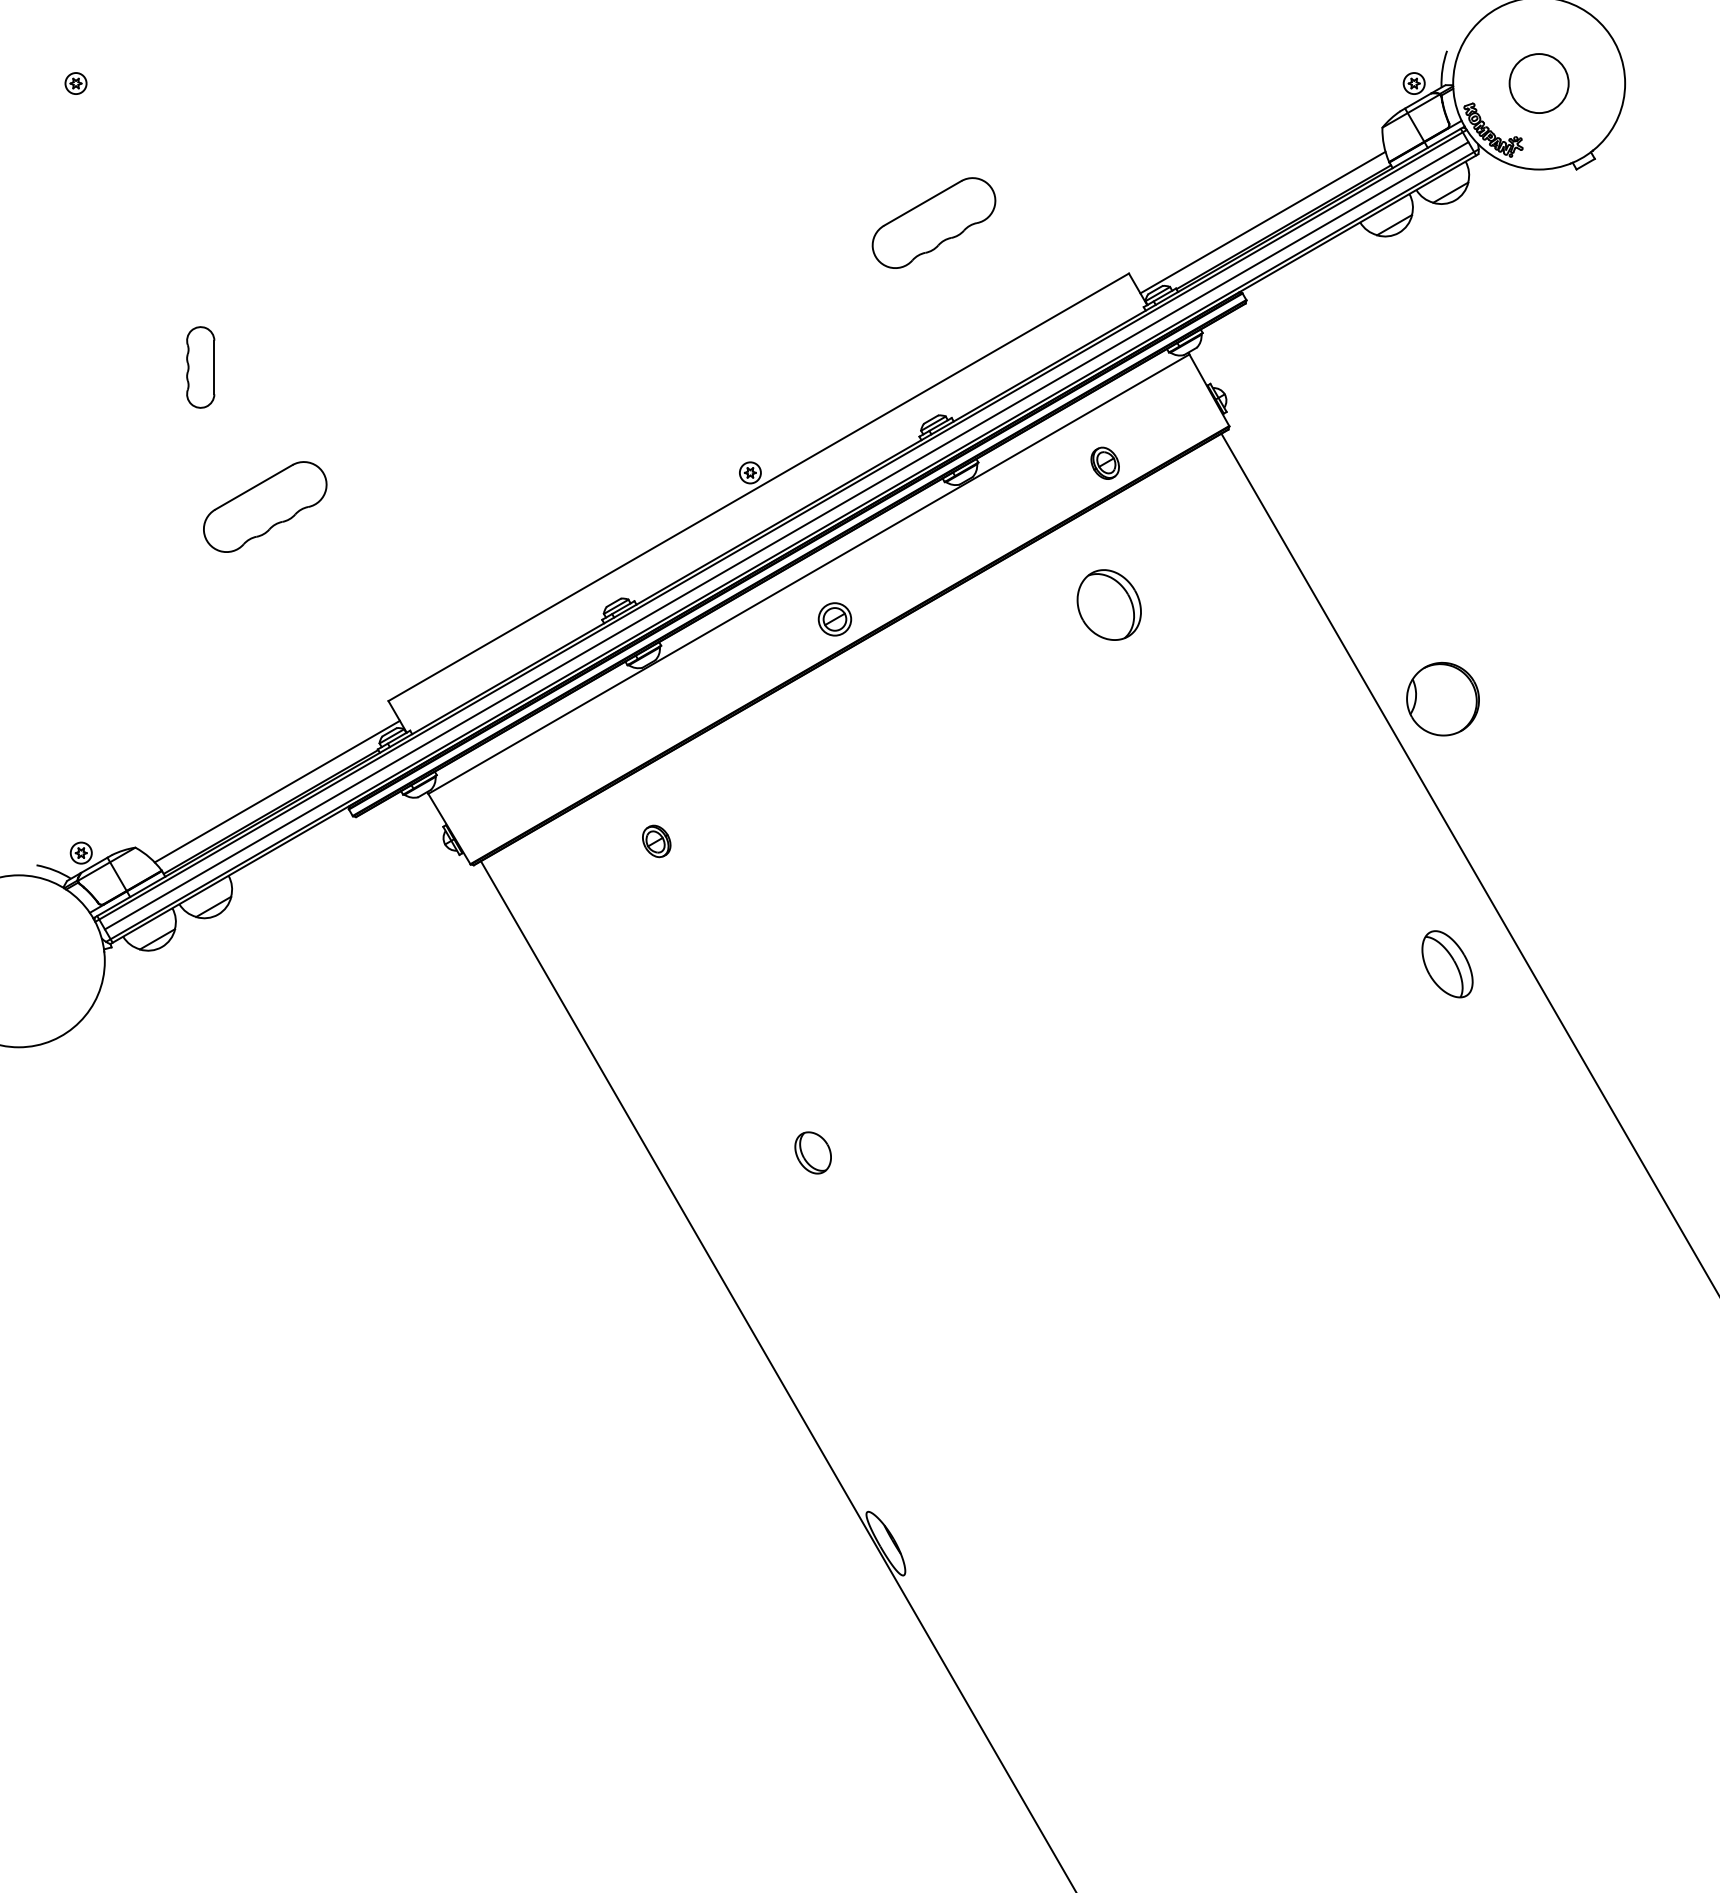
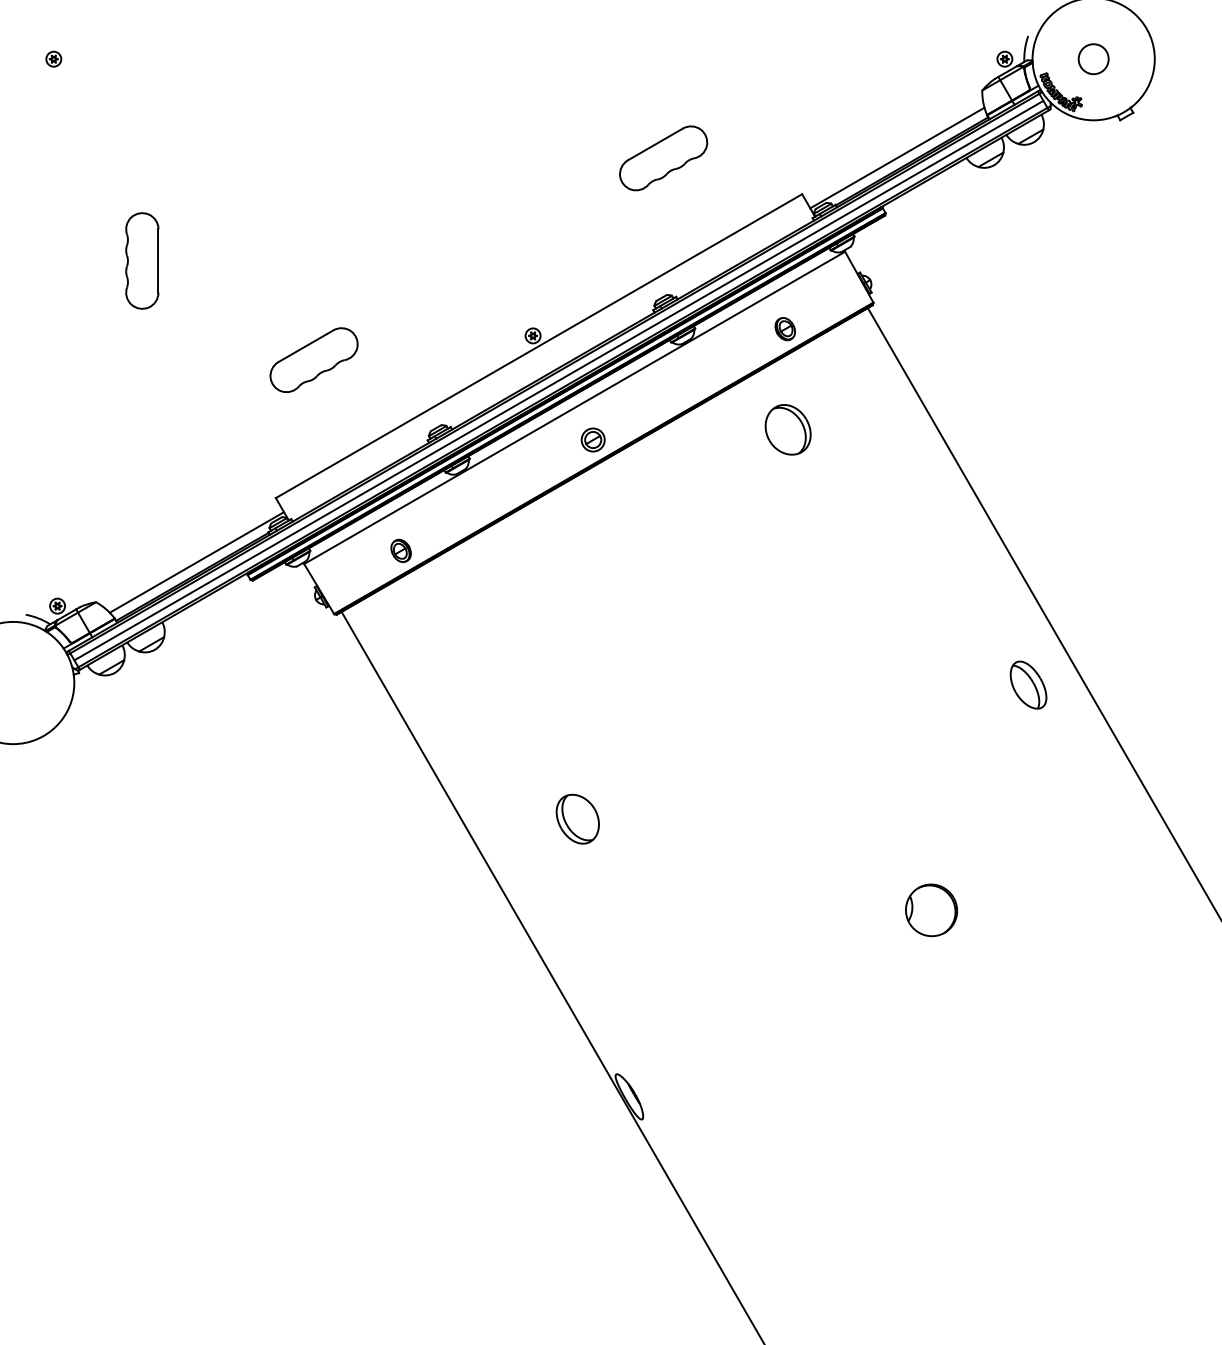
circle: (1539, 83) -> (1093, 59), size x0.71
part: (200, 367) -> (142, 261), size x1.67
part: (265, 506) -> (314, 359), moved
part: (1442, 698) -> (931, 909), moved
part: (656, 841) -> (400, 550), moved
part: (812, 1152) -> (577, 818), size x1.67

